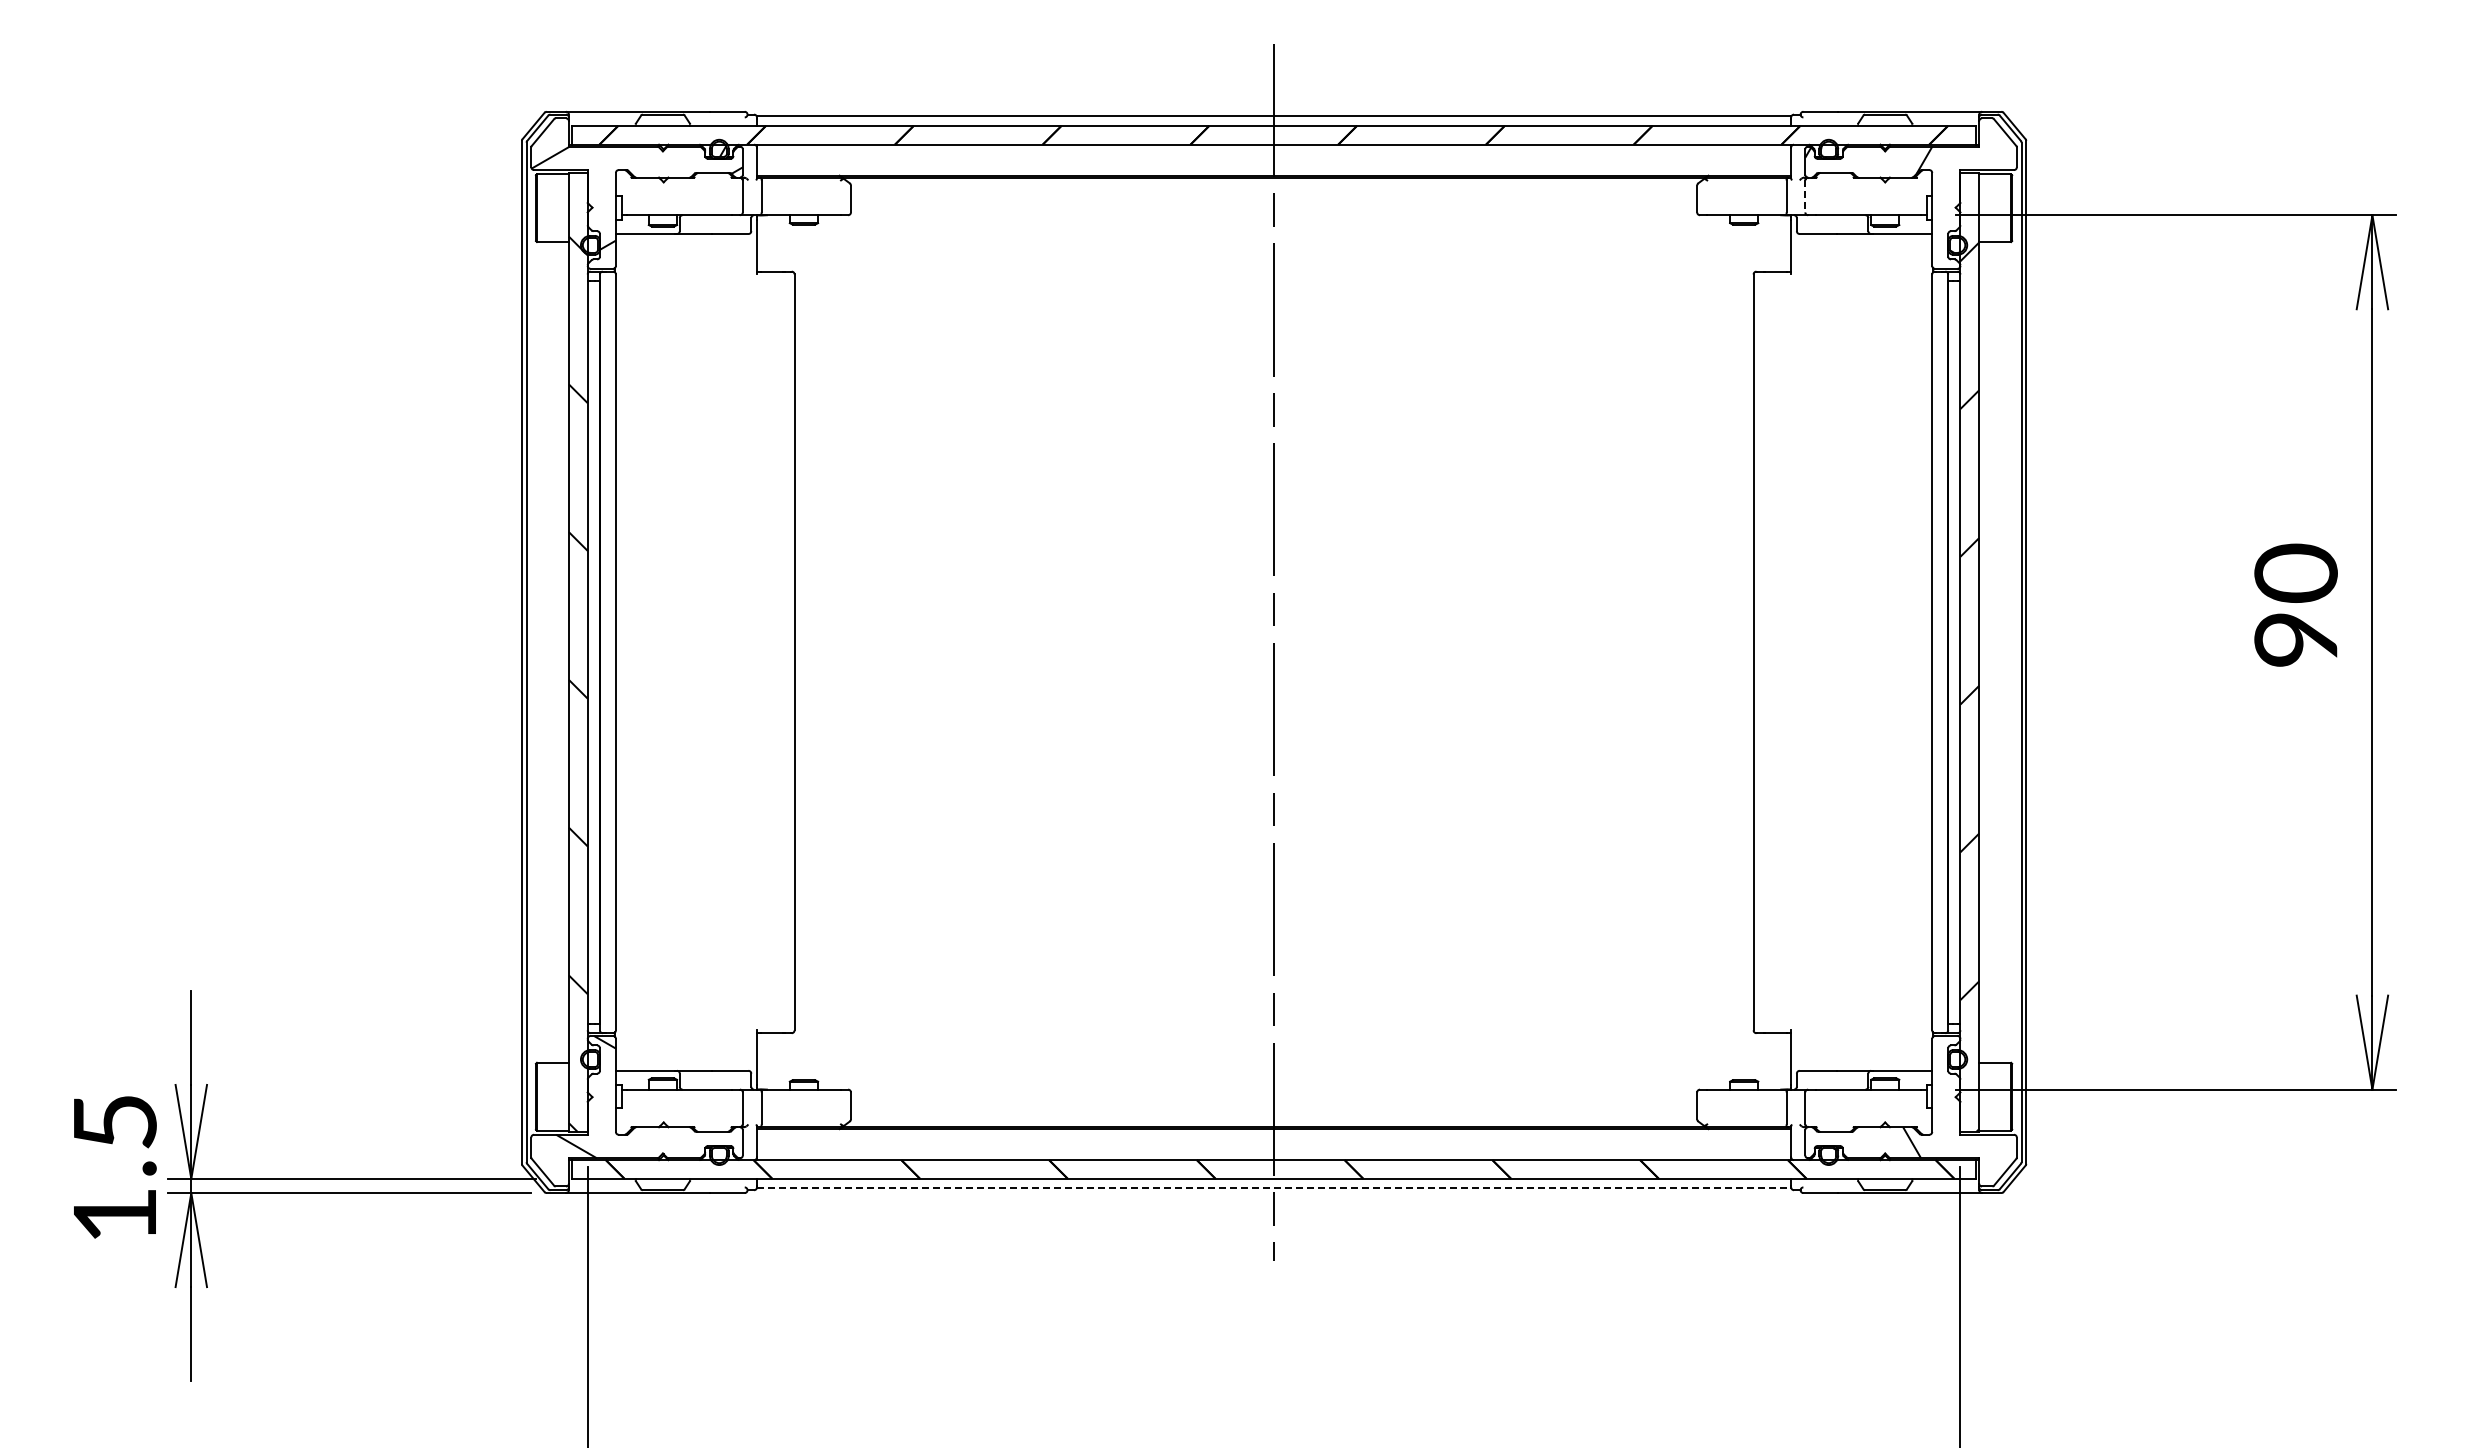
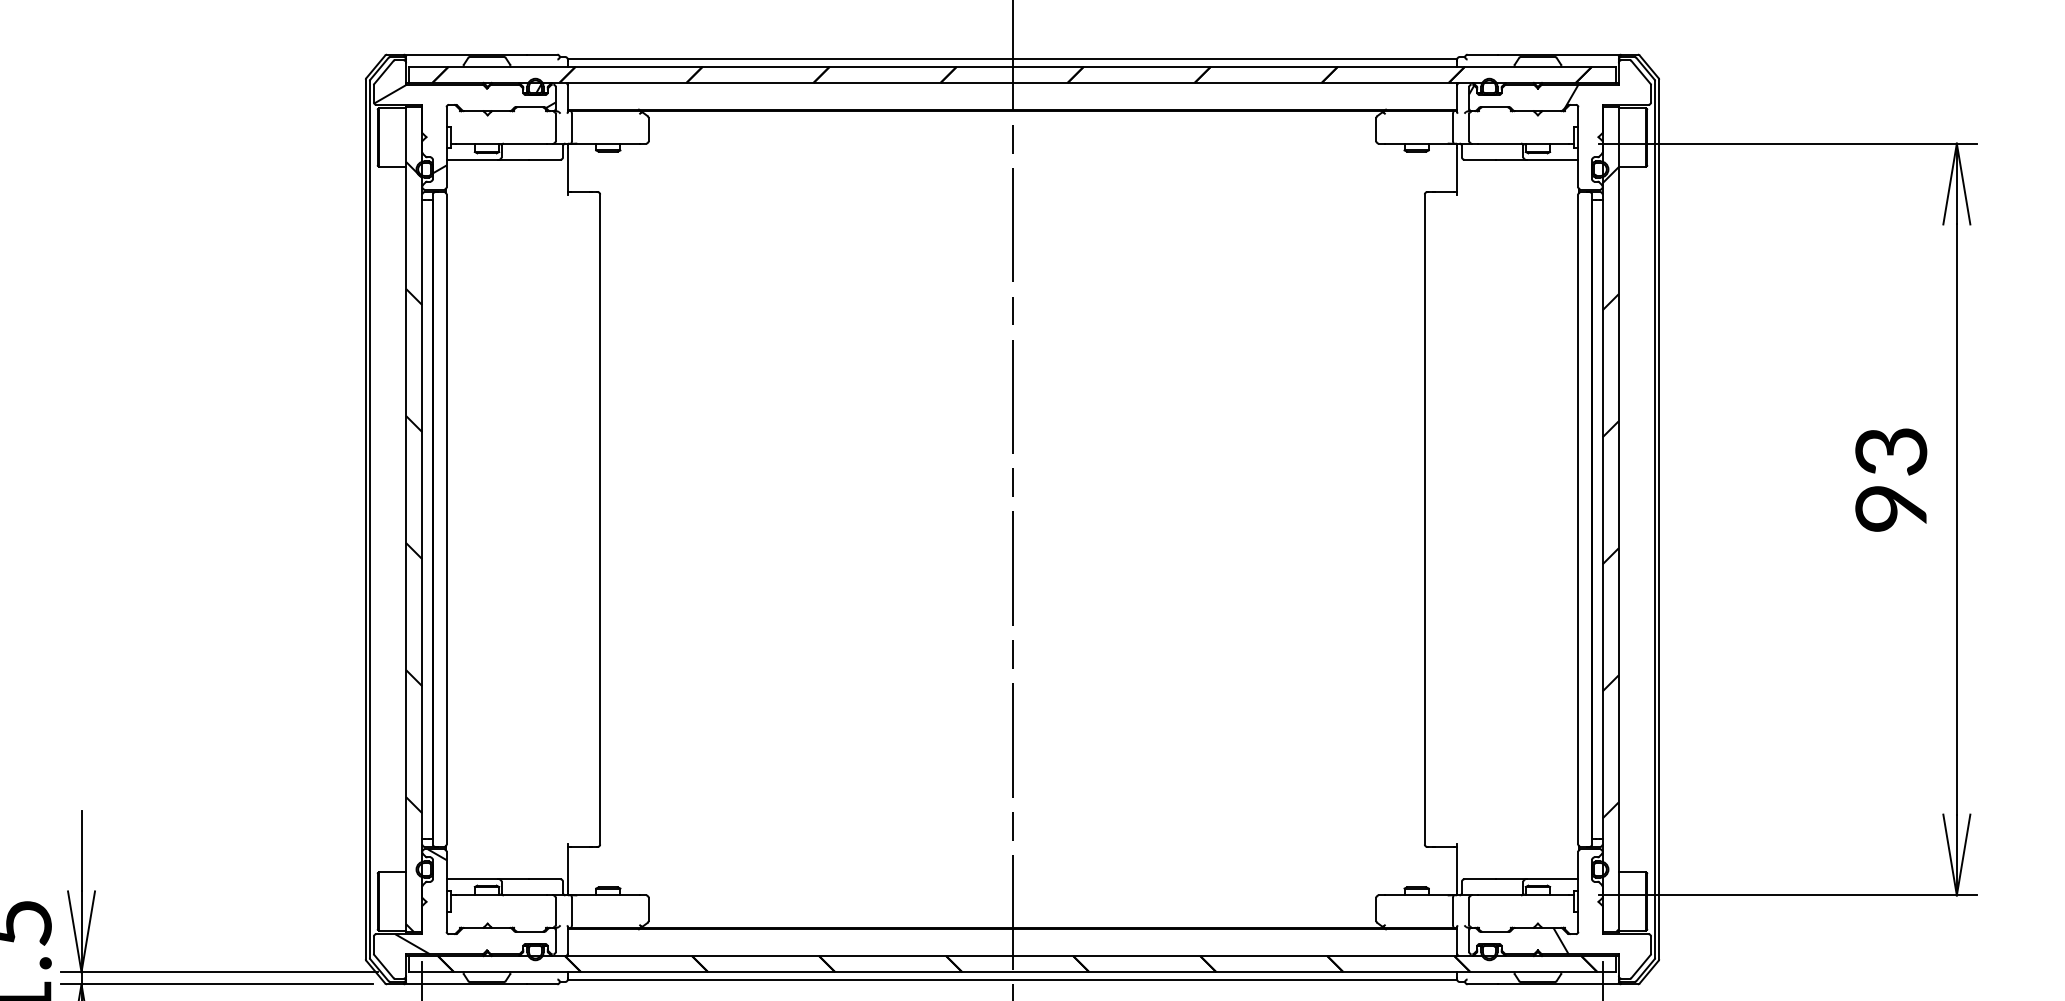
line: (1805, 196) -> (1469, 127), dashed -> solid
text: (2295, 572) -> (1890, 450), 90 -> 93
line: (1274, 1188) -> (1012, 980), dashed -> solid

